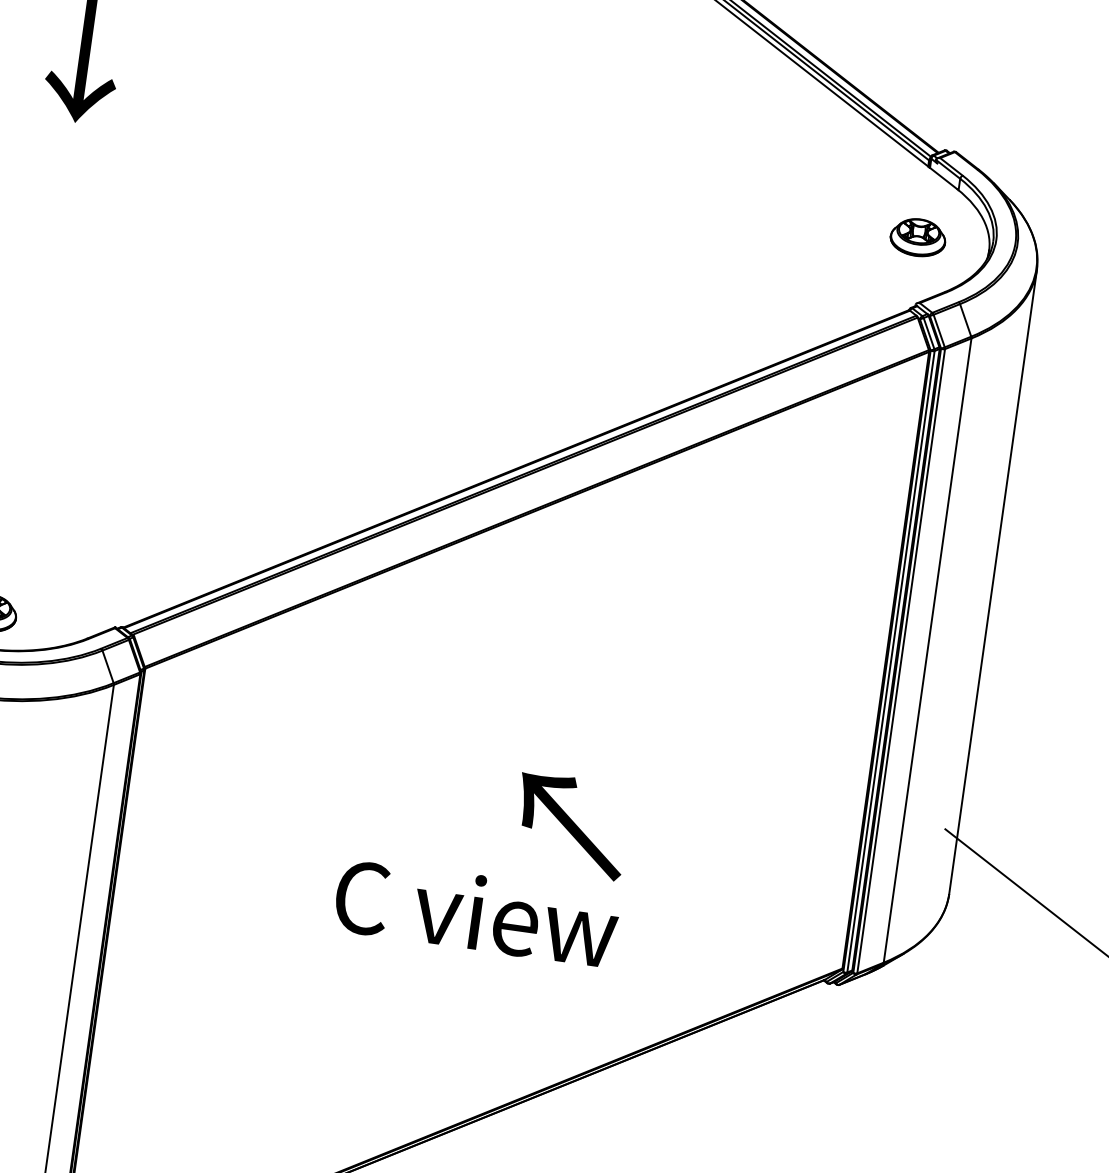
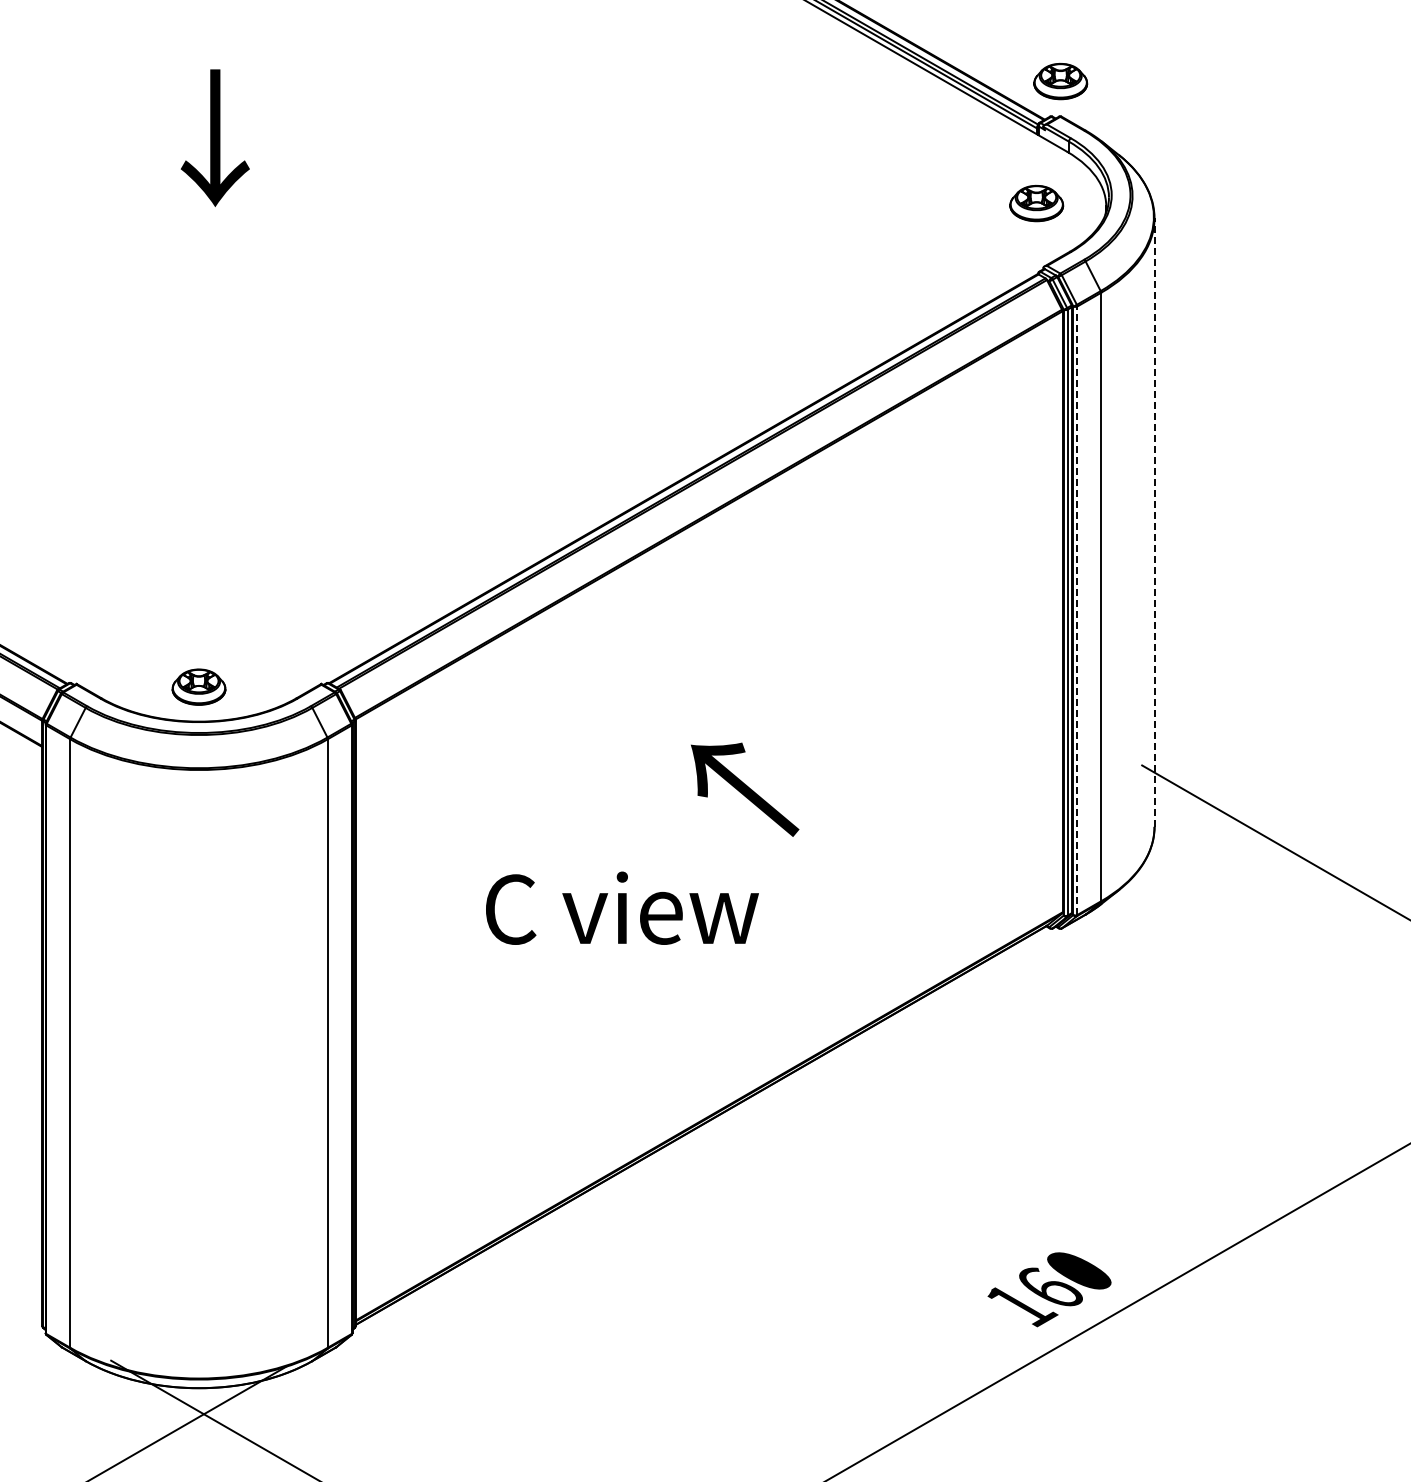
part: (960, 115) -> (1060, 81), added
line: (993, 581) -> (1154, 522), solid -> dashed
line: (901, 660) -> (1077, 610), solid -> dashed
text: (571, 825) -> (745, 789), moved
text: (476, 912) -> (622, 907), moved

